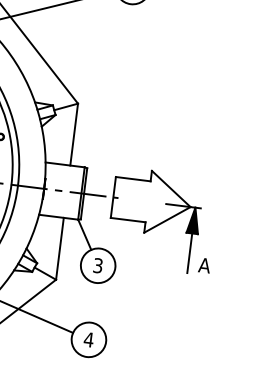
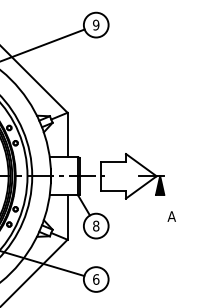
line: (190, 252) -> (160, 208), removed
text: (98, 264) -> (96, 225), 3 -> 8
text: (87, 339) -> (95, 279), 4 -> 6

